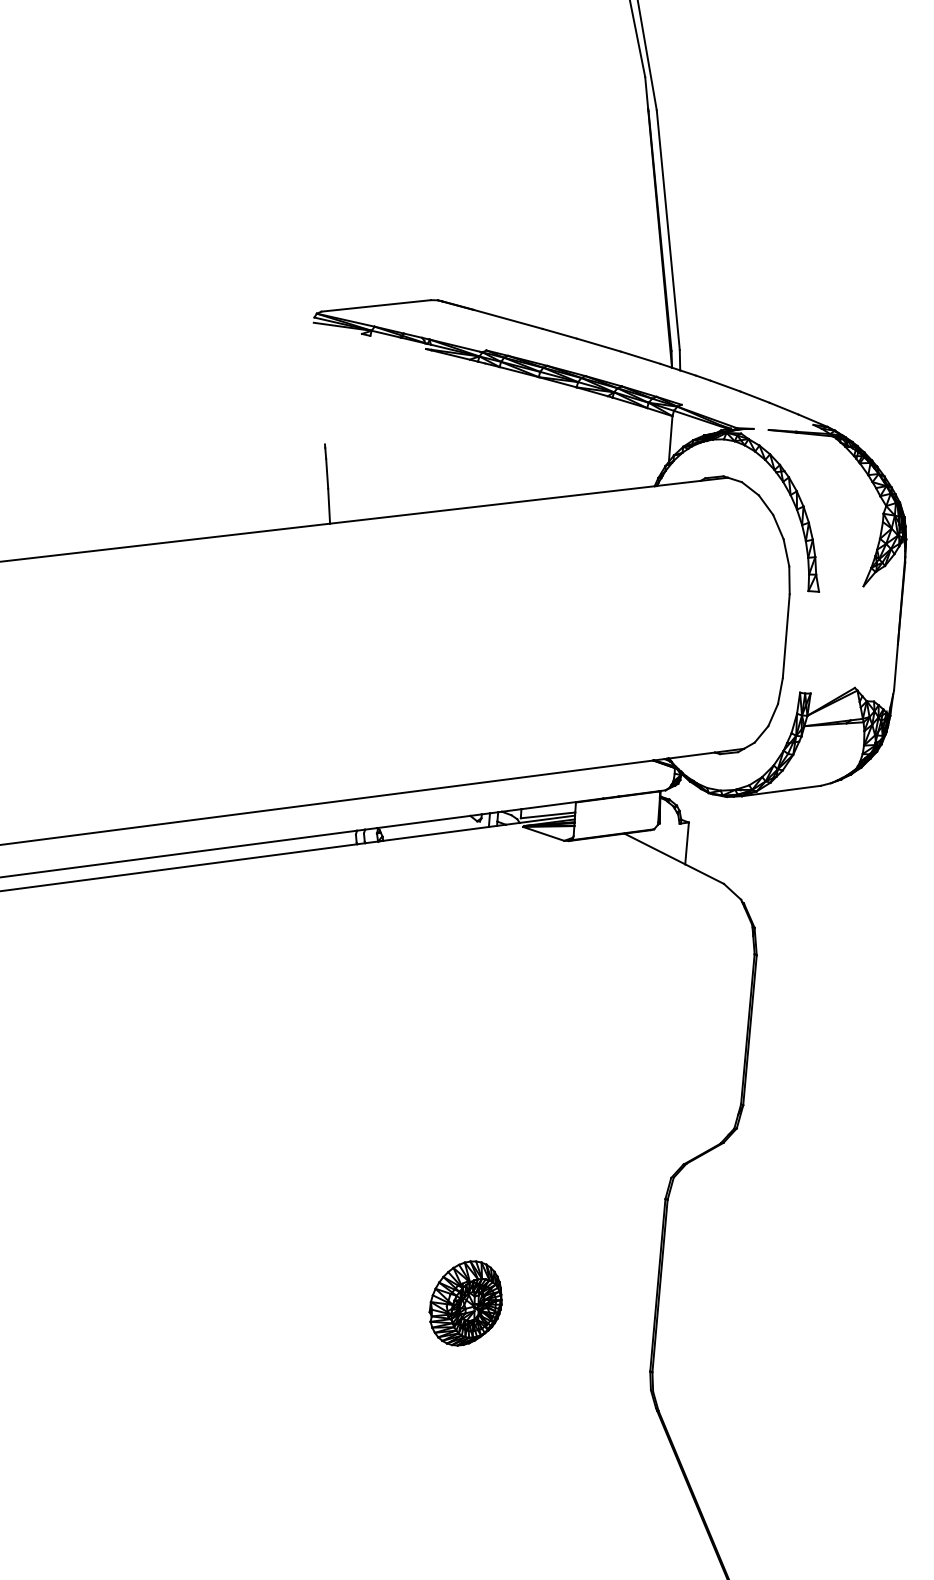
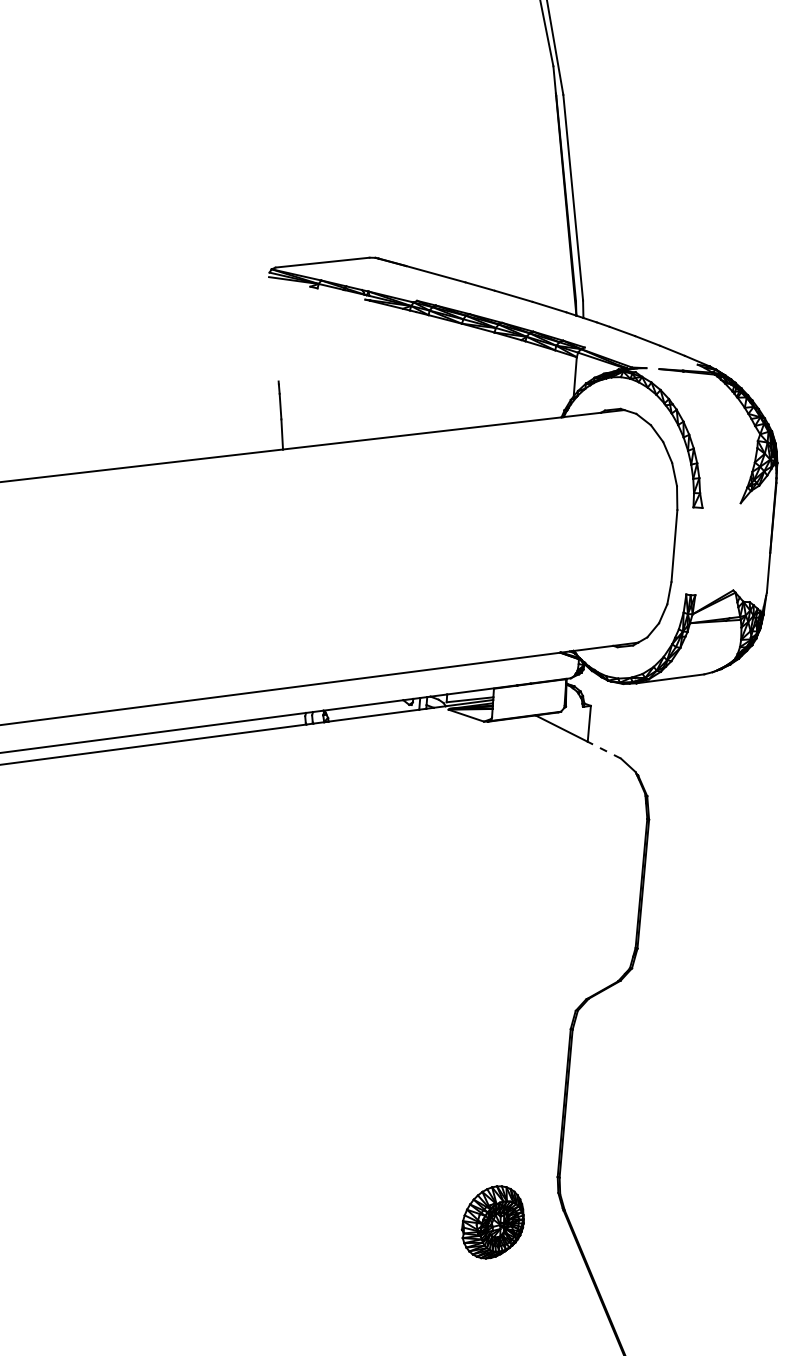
line: (704, 874) -> (604, 750), solid -> dashed
part: (465, 1303) -> (492, 1222), moved

